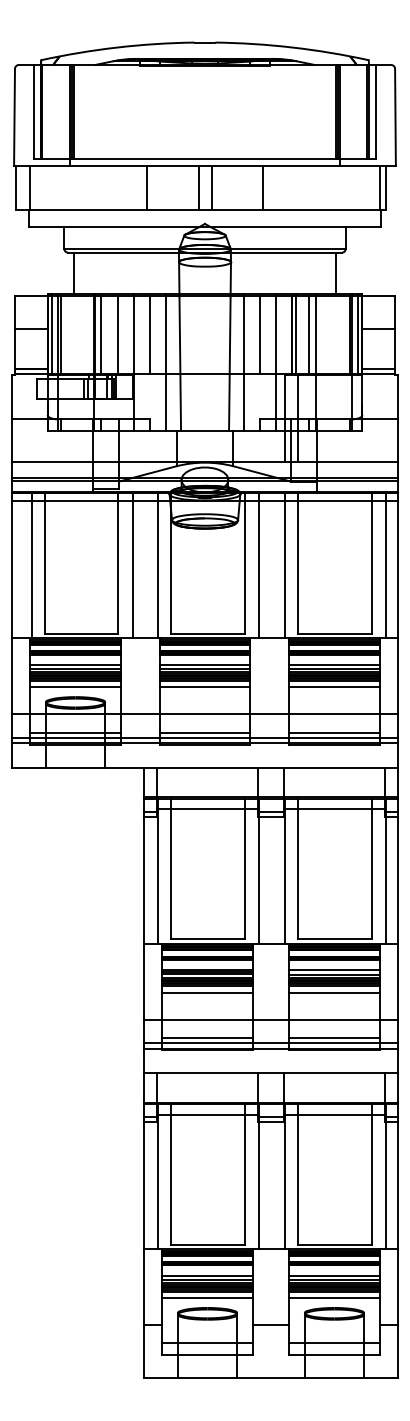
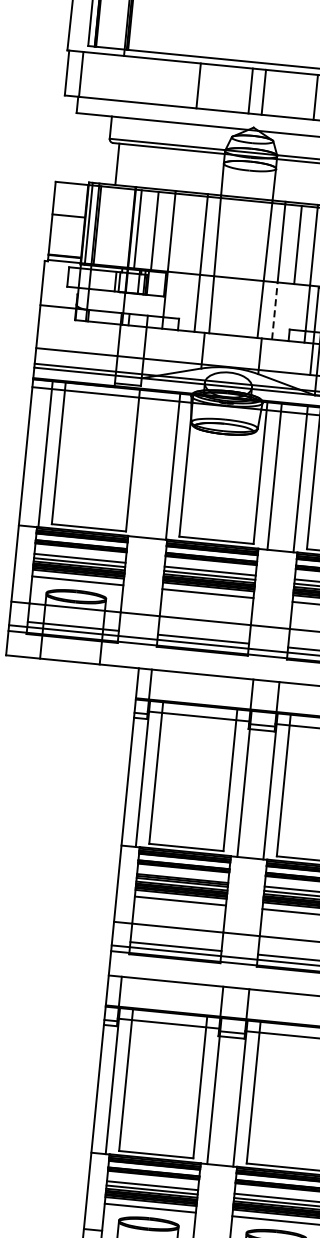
line: (149, 335) -> (186, 234), removed
line: (243, 401) -> (274, 310), solid -> dashed
line: (132, 565) -> (147, 464), removed

